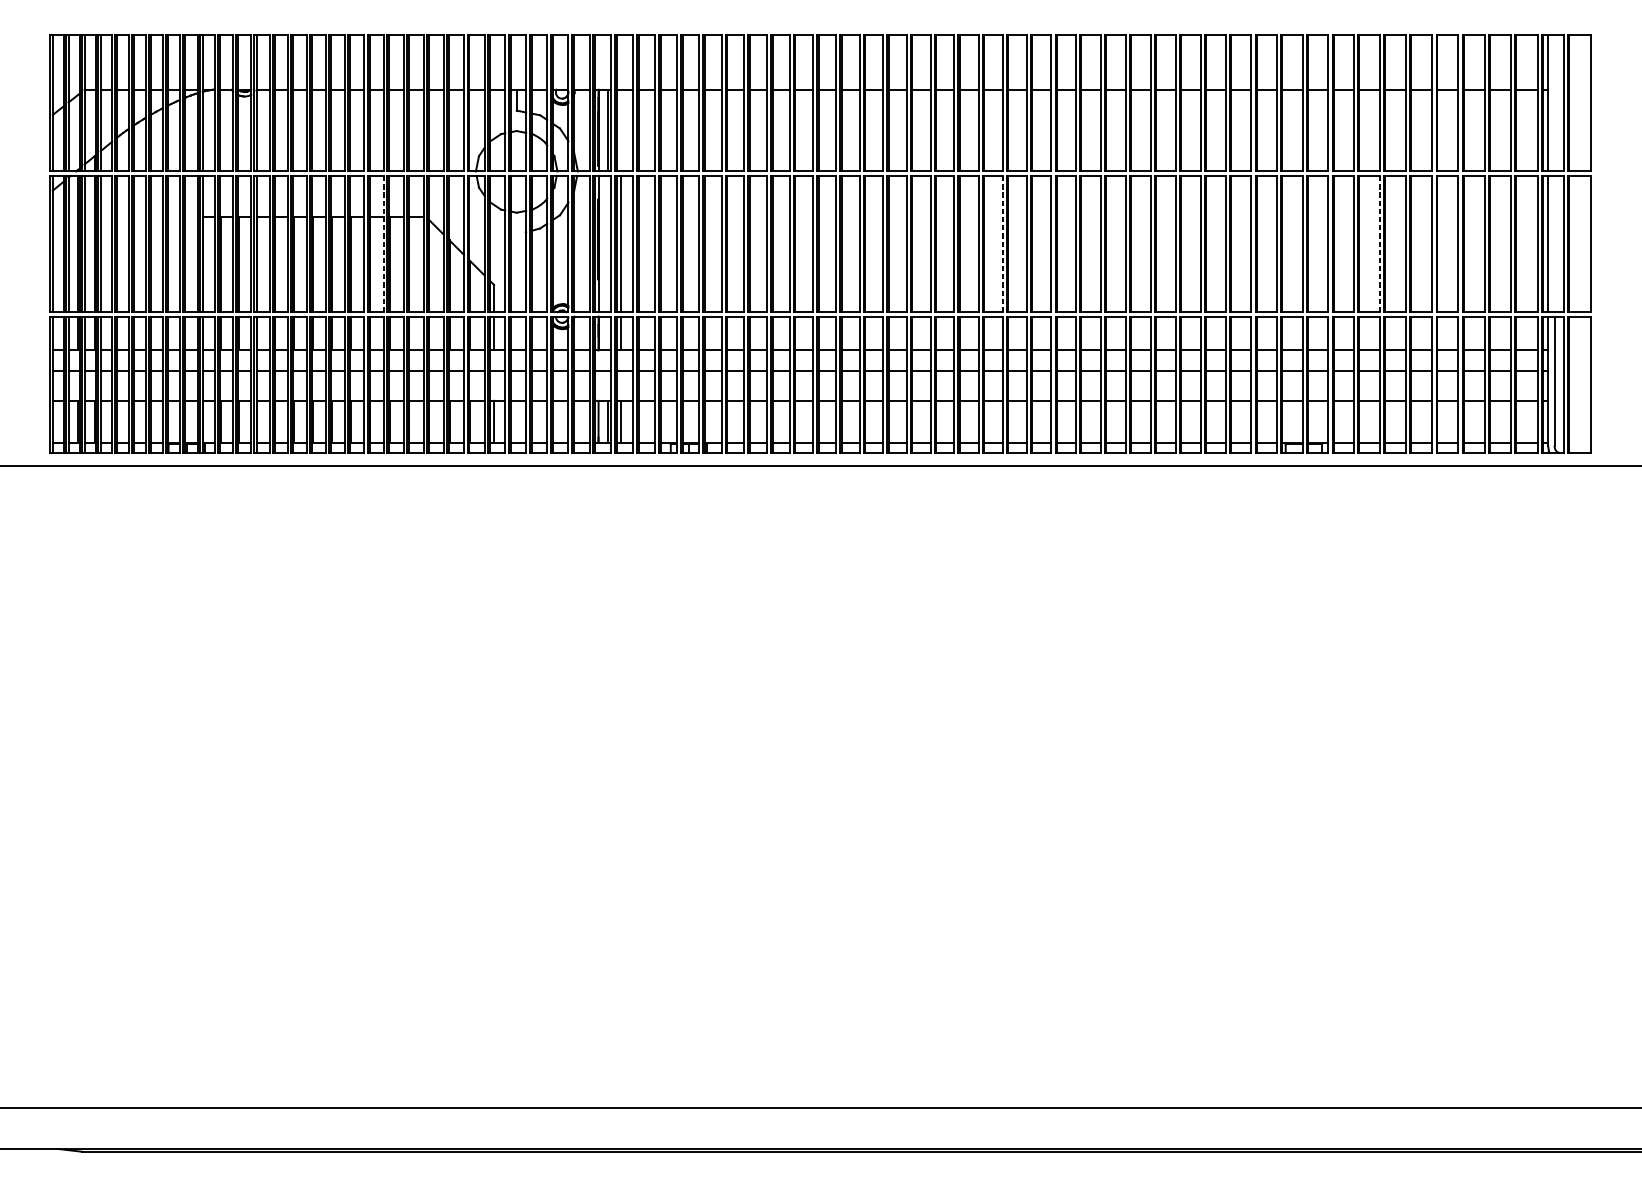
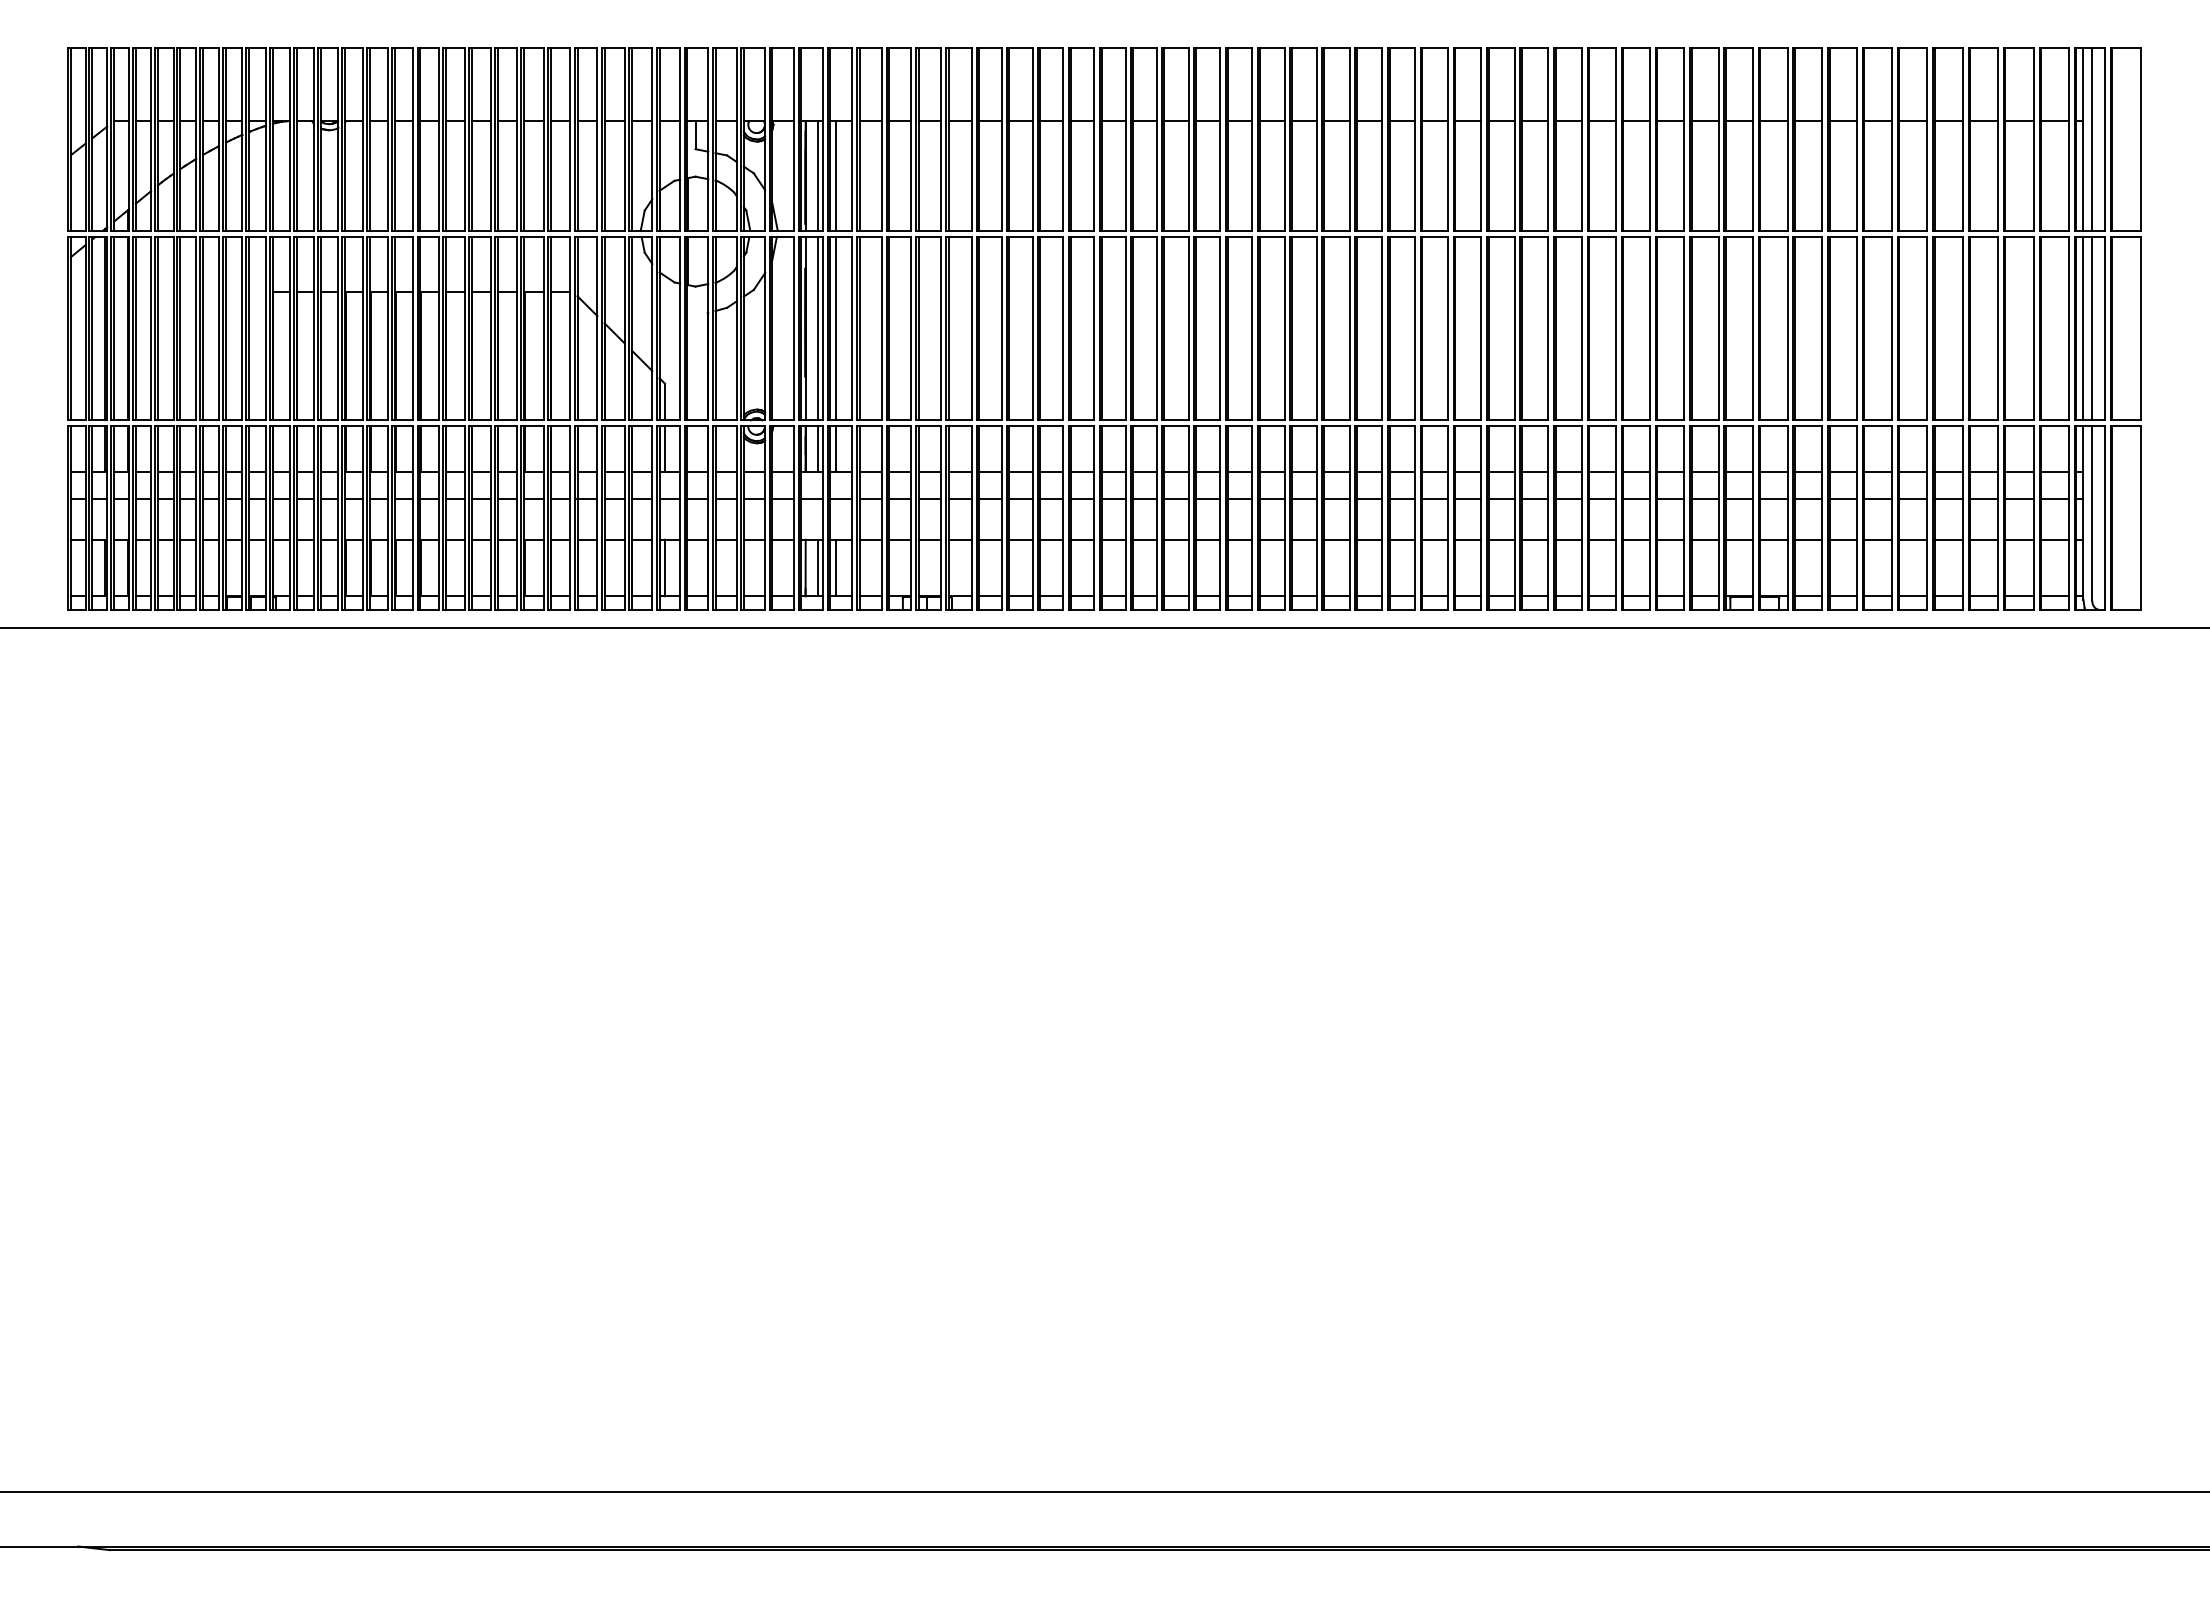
line: (1554, 103) -> (2092, 139), added
line: (621, 130) -> (836, 176), added
line: (383, 243) -> (516, 328), dashed -> solid
line: (607, 243) -> (817, 328), added
line: (1002, 243) -> (1349, 328), dashed -> solid
line: (1380, 243) -> (1857, 328), dashed -> solid
line: (1554, 243) -> (2092, 328), added
line: (607, 333) -> (817, 448), added

